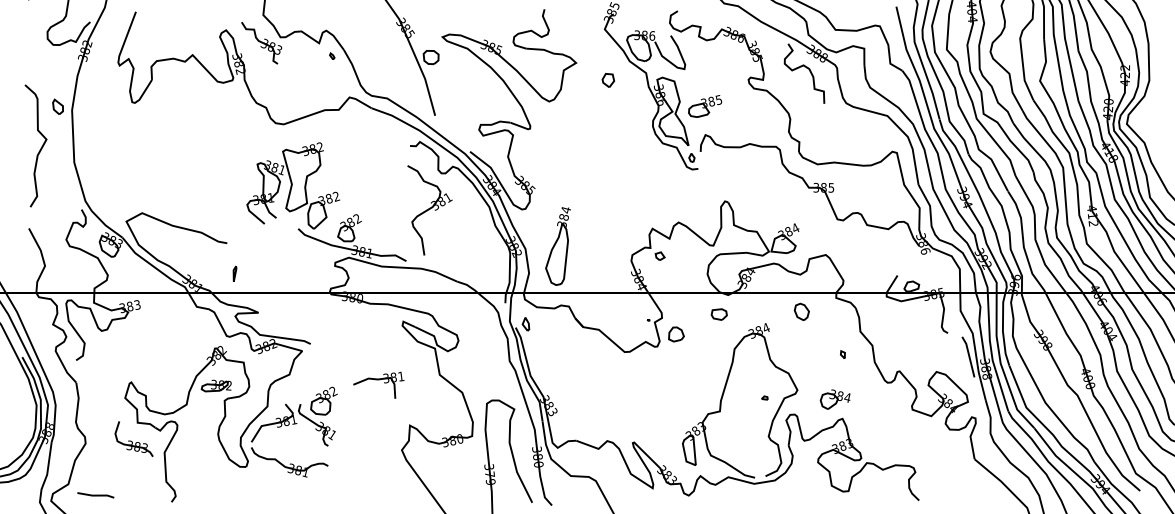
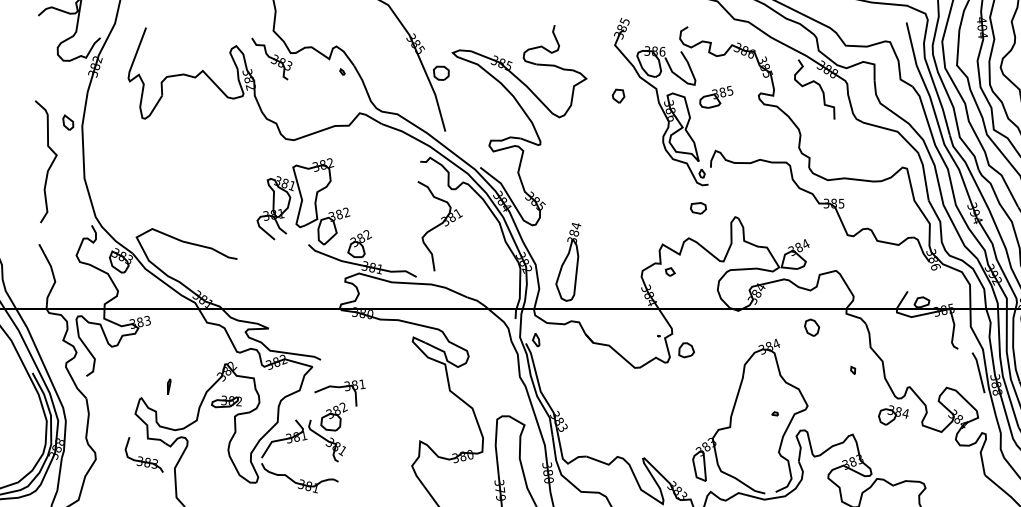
part: (705, 106) -> (716, 97), moved
line: (234, 273) -> (168, 386), moved
part: (718, 314) -> (697, 208), moved
part: (378, 384) -> (339, 392), moved
part: (834, 399) -> (892, 415), moved

